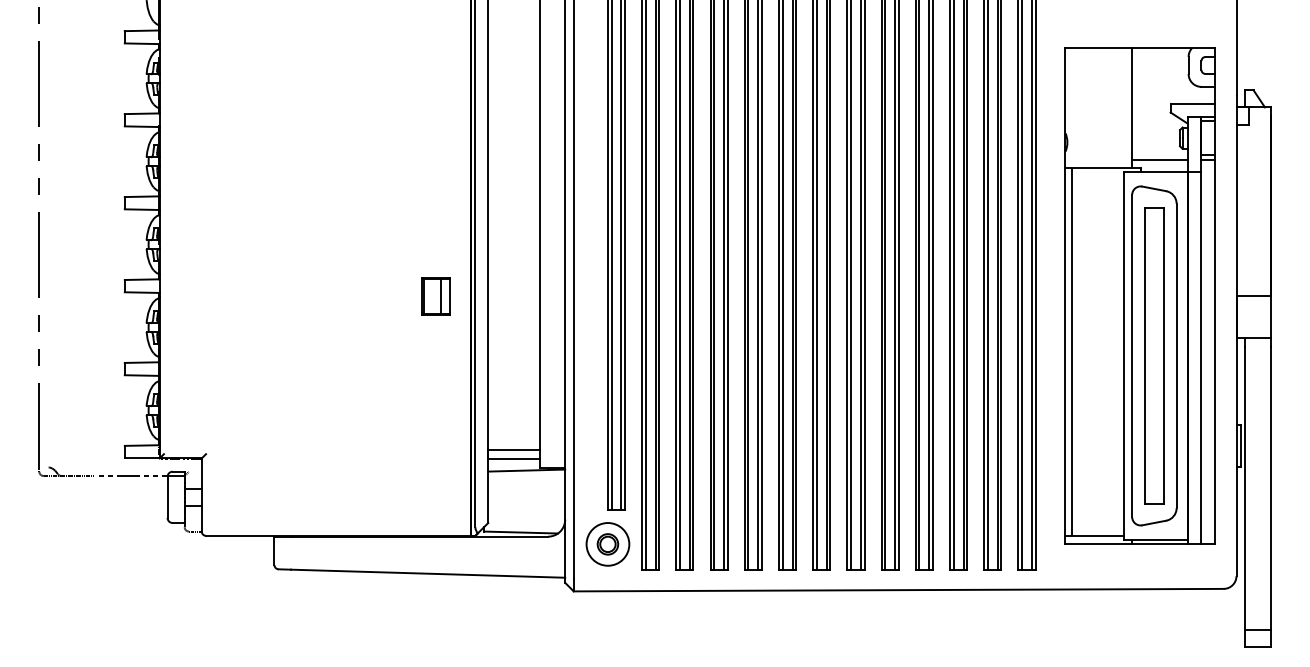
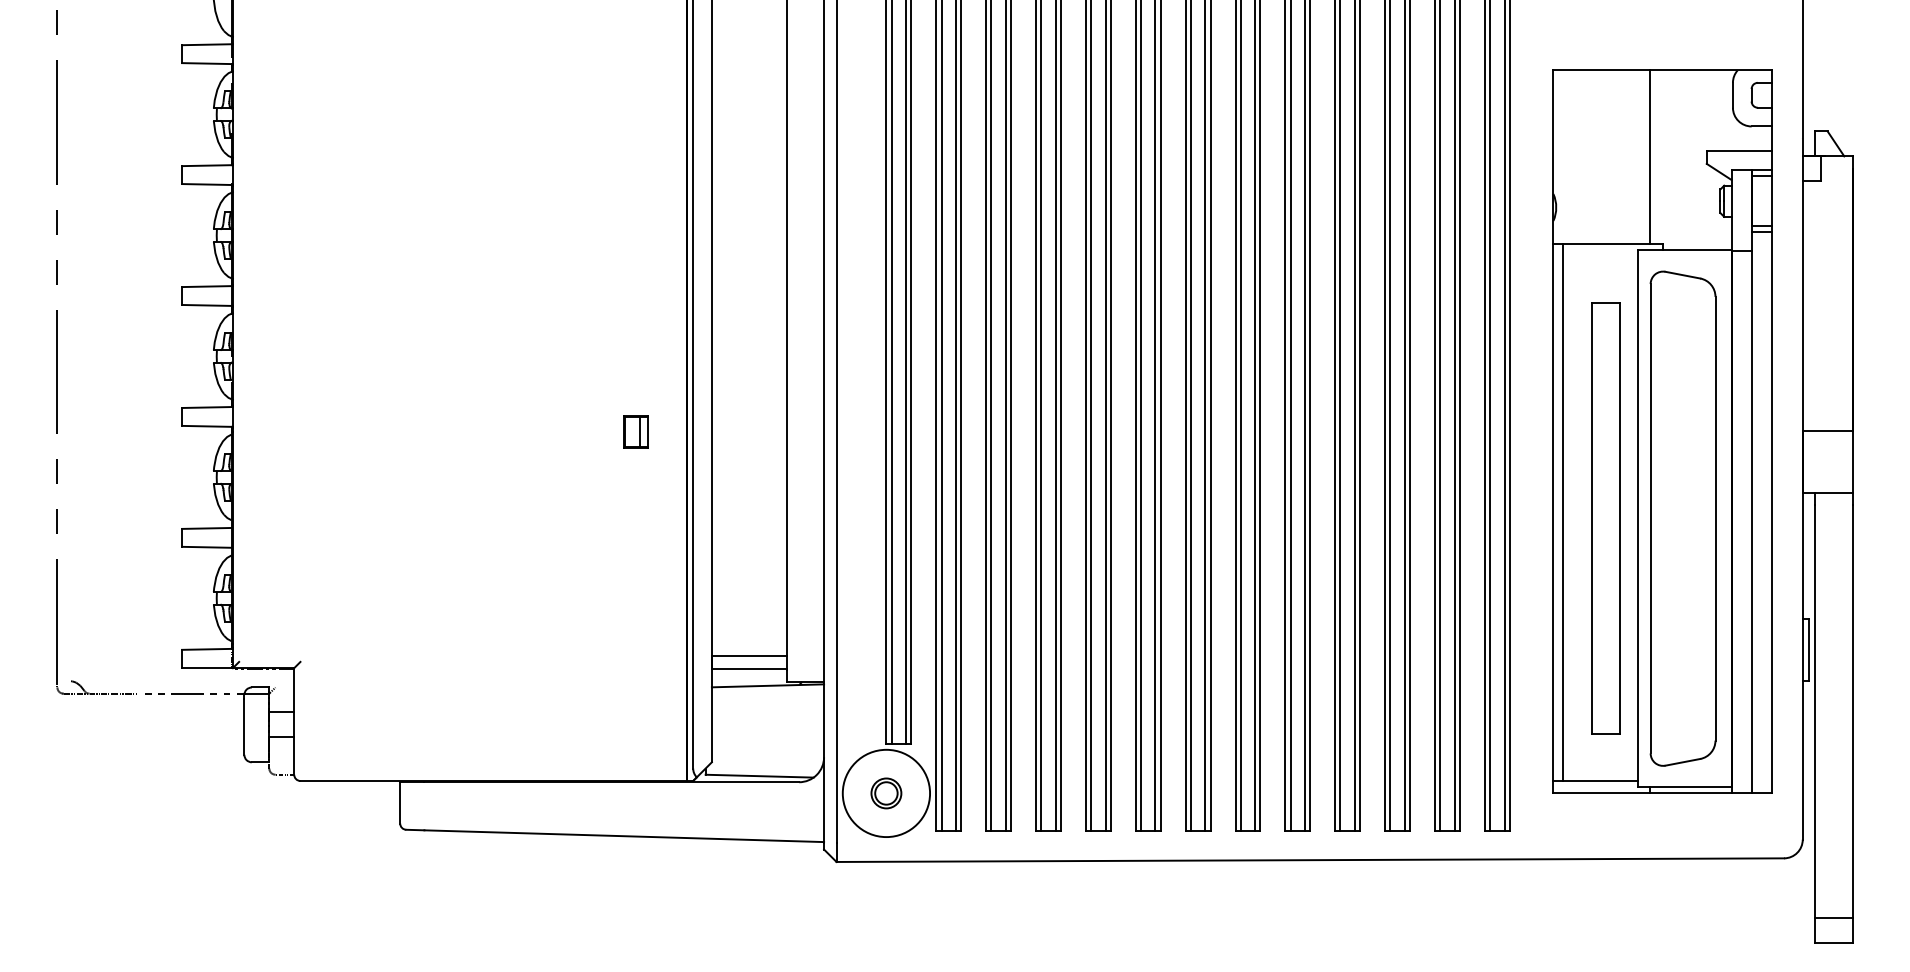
line: (1159, 159) -> (1690, 232), removed
part: (435, 296) -> (634, 432), size x0.6
part: (1154, 355) -> (1605, 518), moved
circle: (607, 544) -> (885, 793), size x1.4

